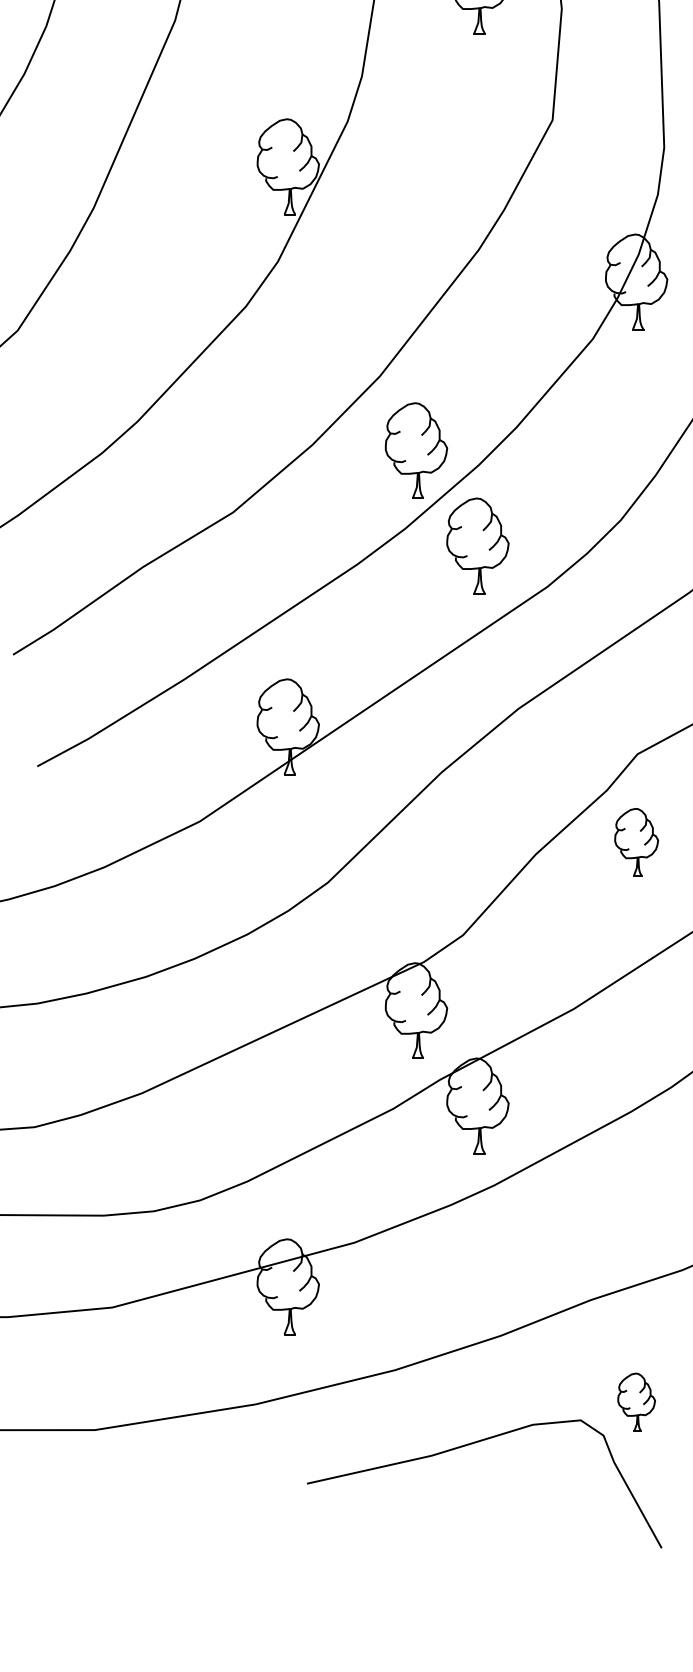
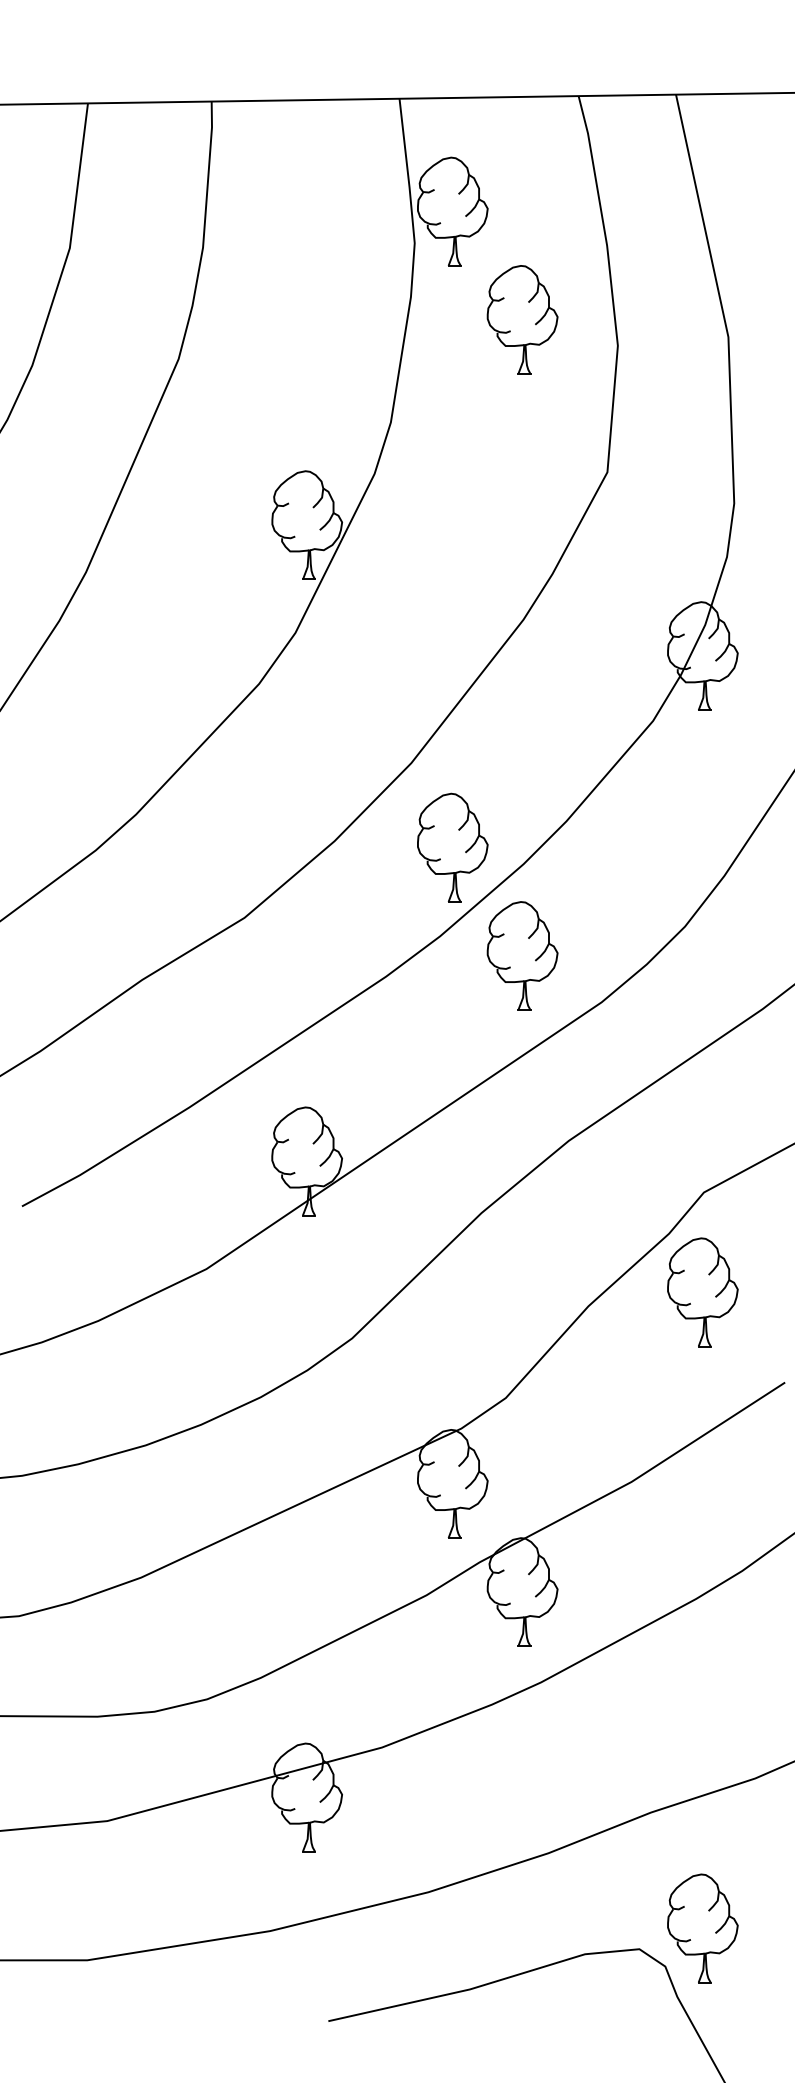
part: (636, 842) -> (702, 1292), size x1.43
part: (636, 1402) -> (702, 1928), size x1.67

